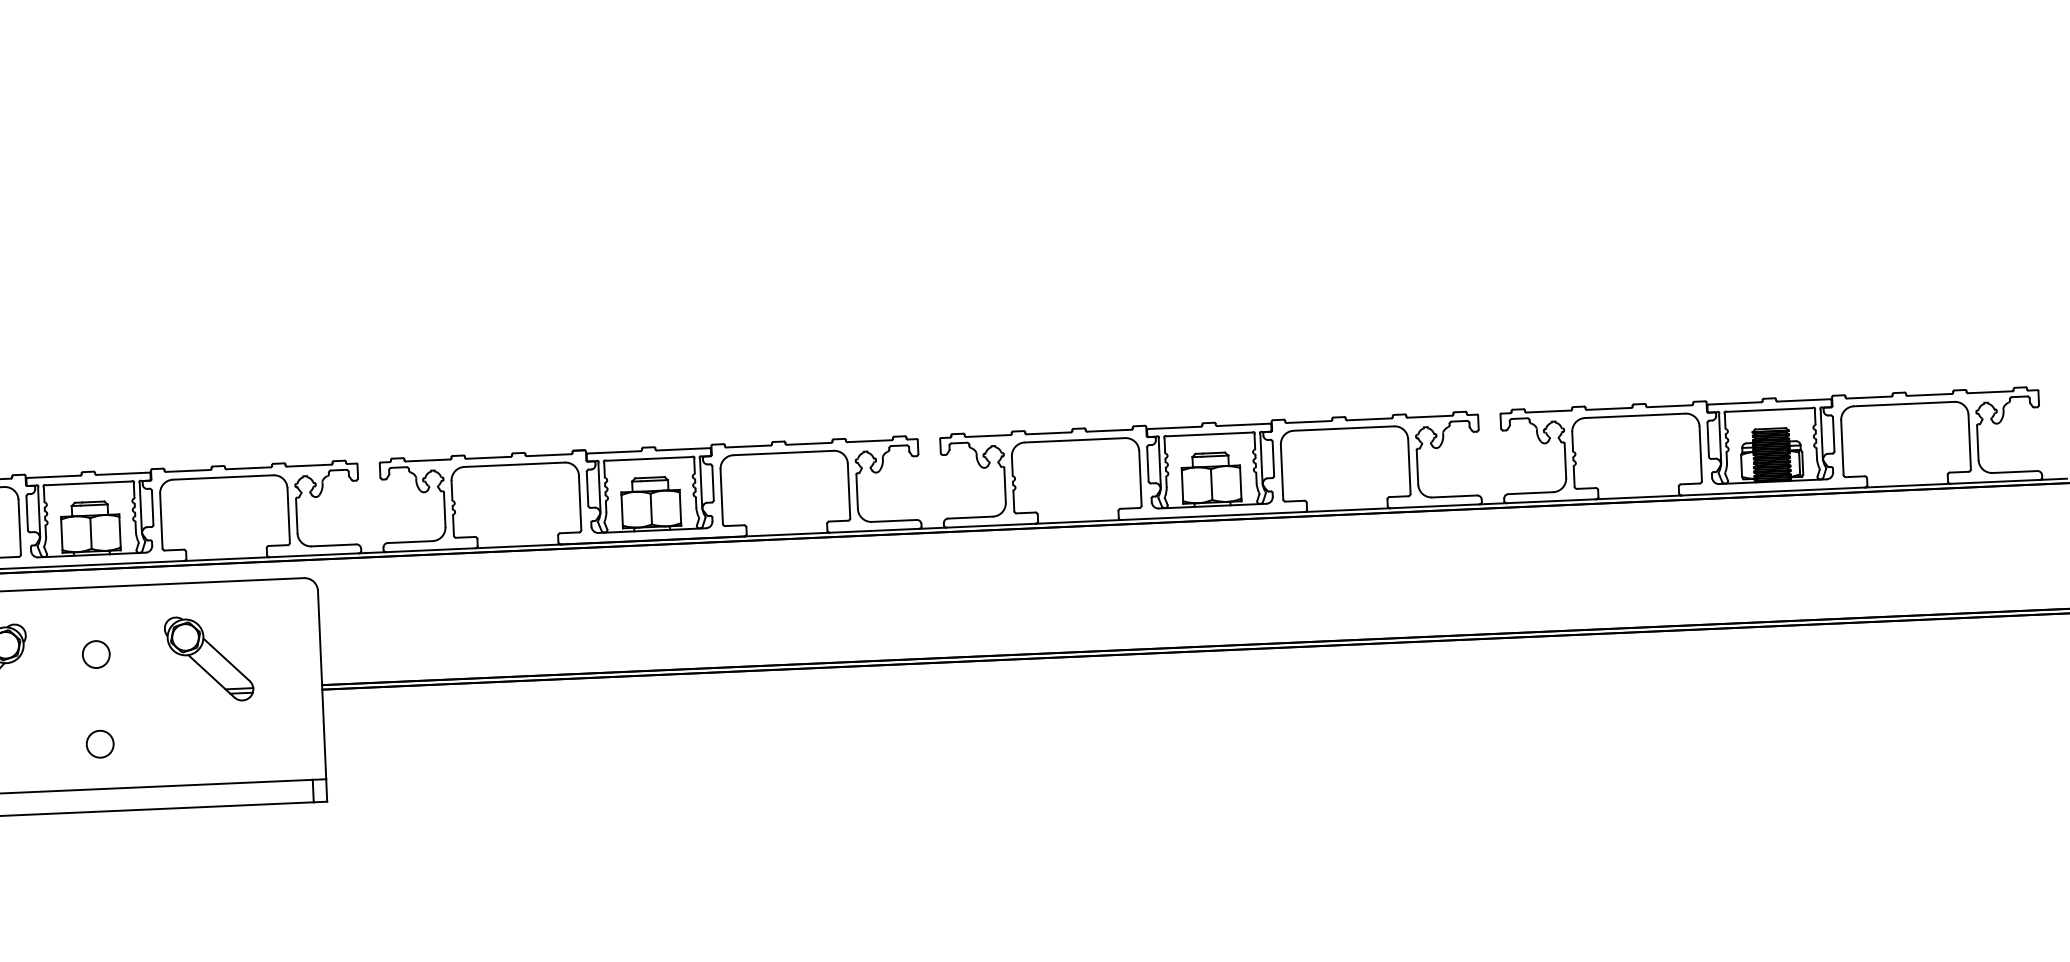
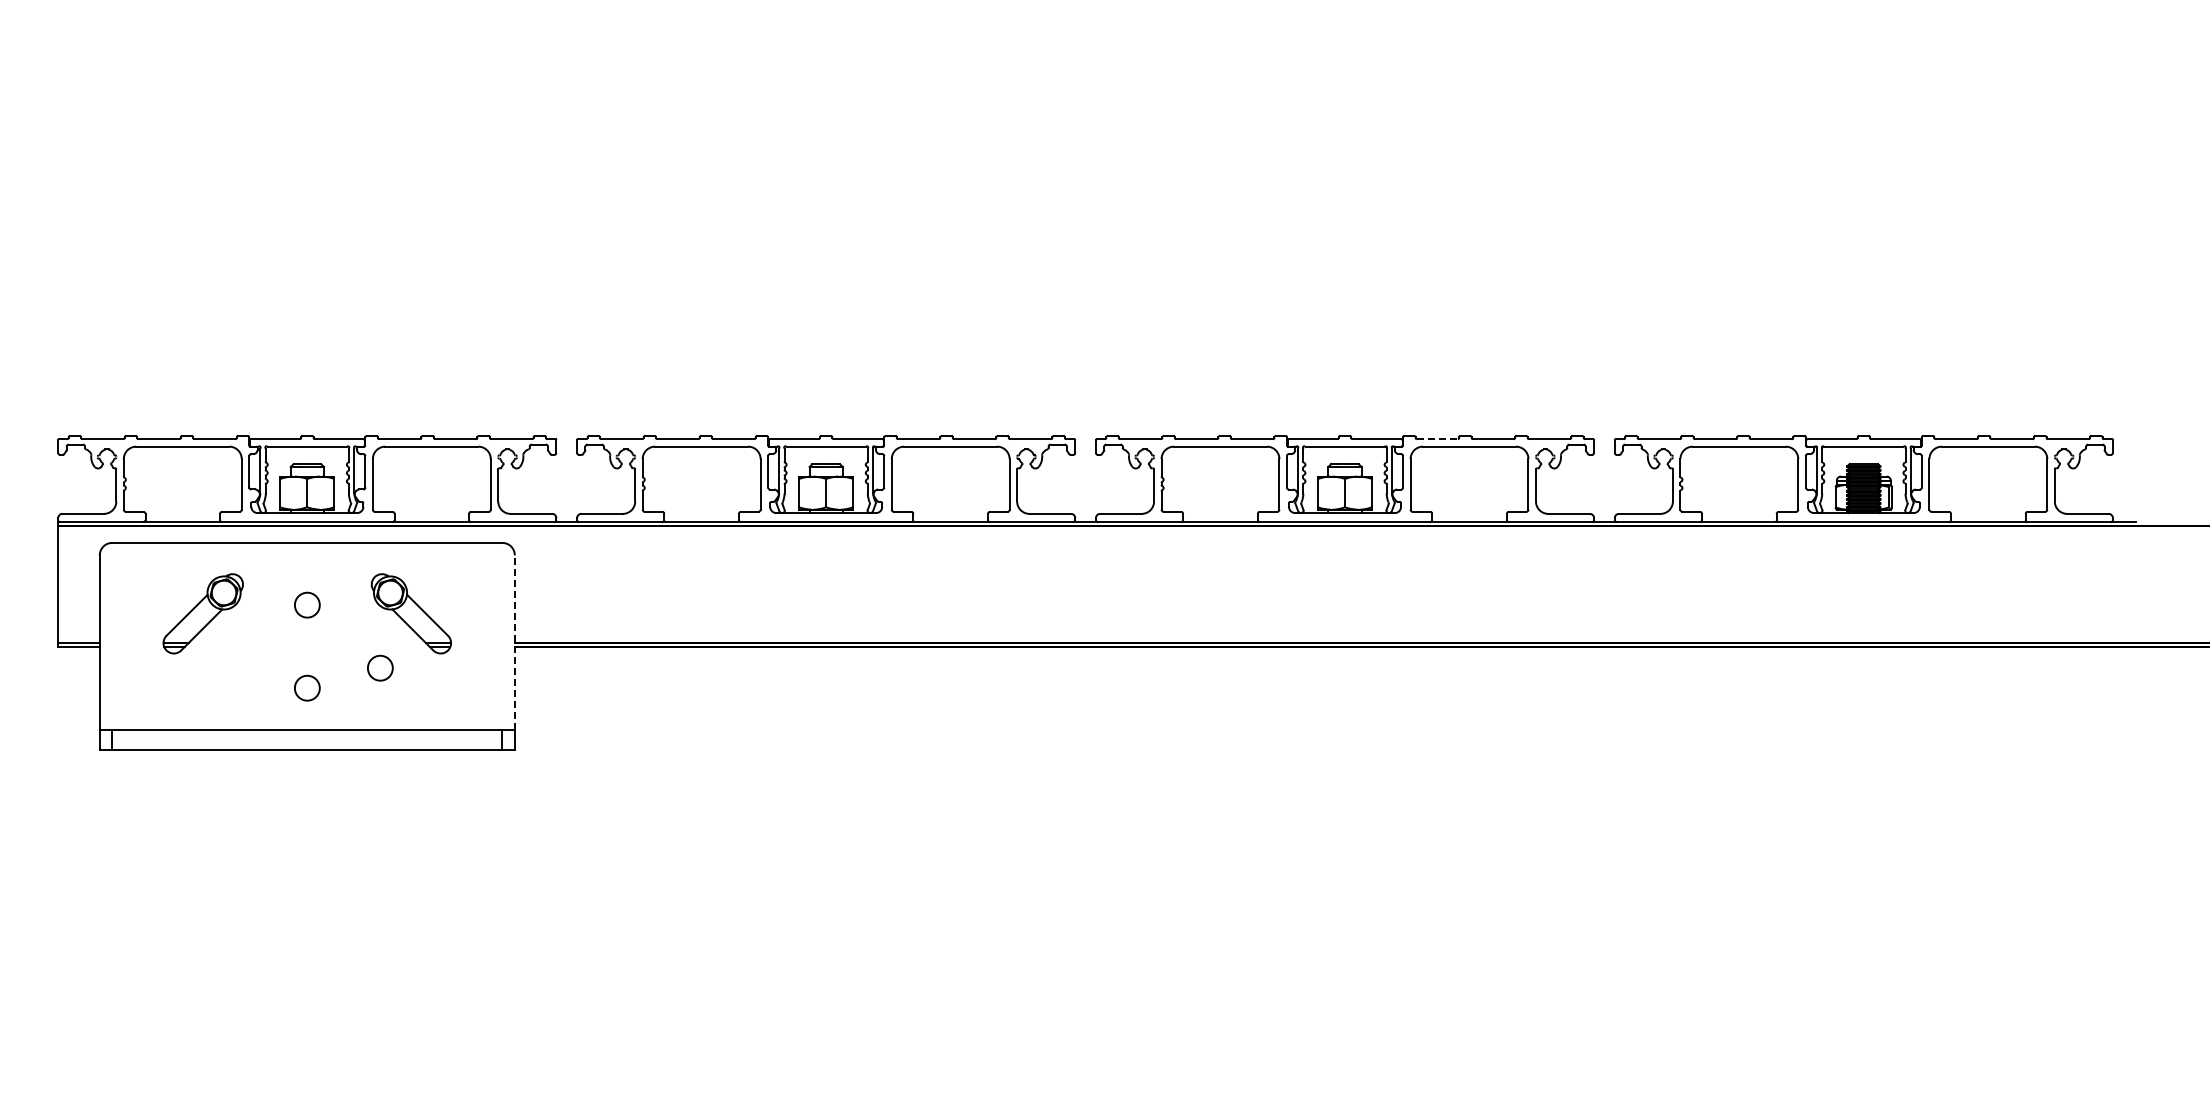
line: (1308, 422) -> (1437, 439), solid -> dashed
line: (321, 685) -> (514, 642), solid -> dashed
circle: (178, 718) -> (380, 667), added

